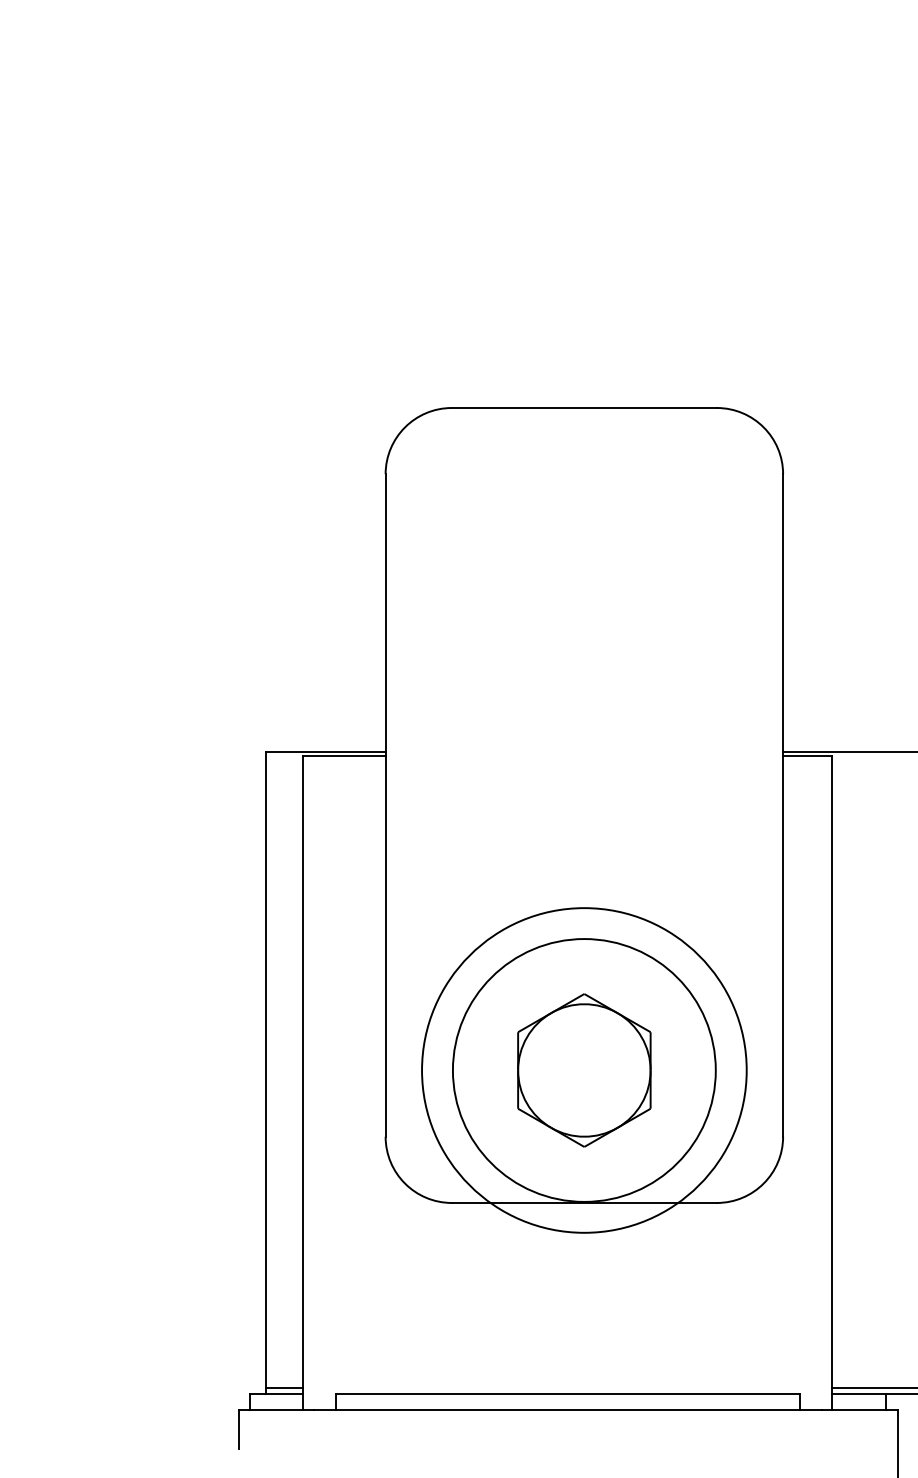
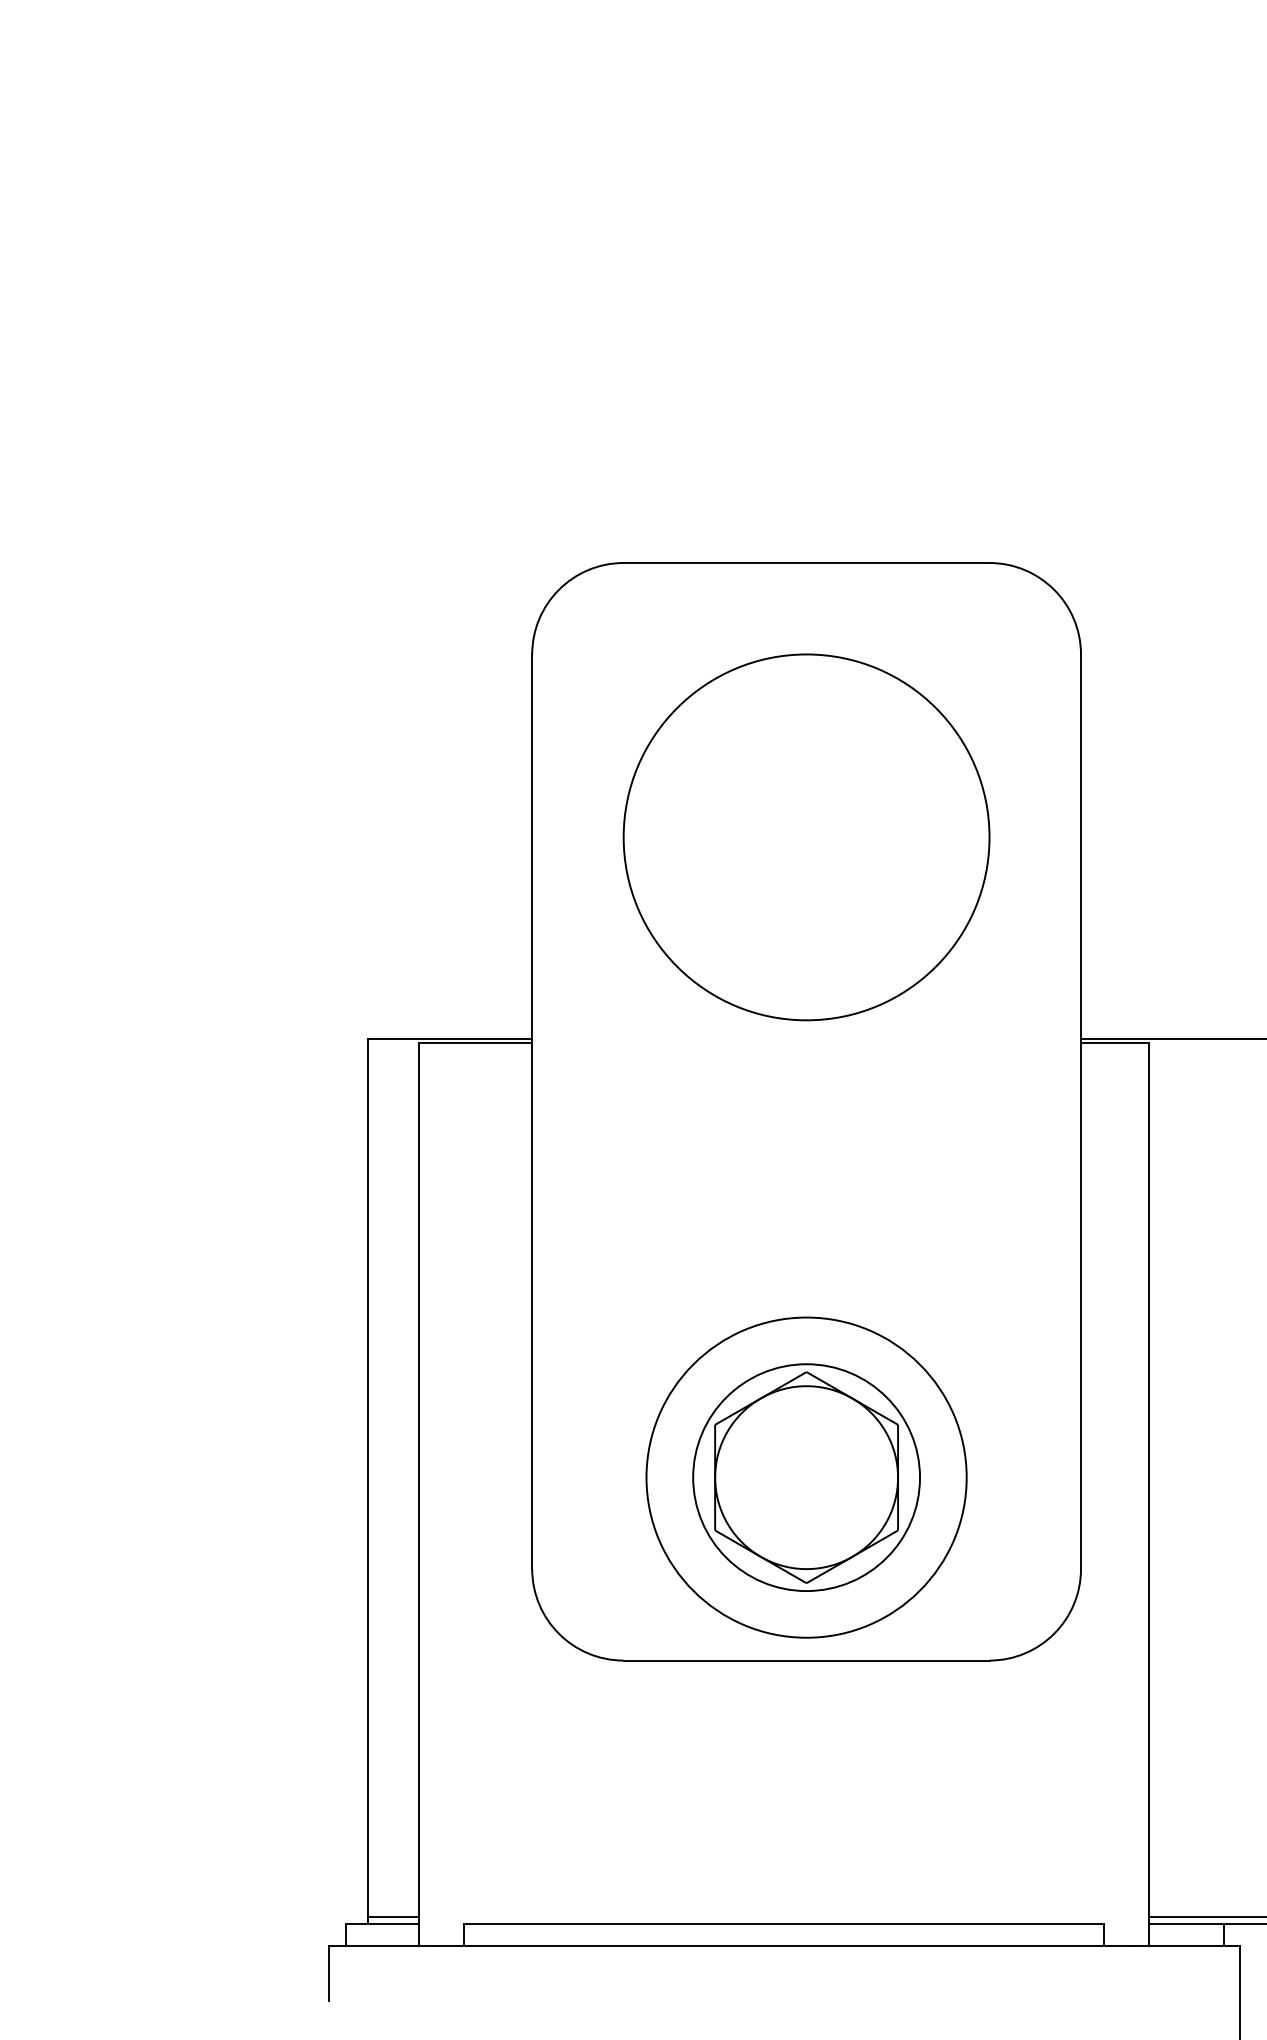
circle: (584, 606) -> (806, 837), added
circle: (584, 1070) -> (806, 1477), size x0.62
circle: (584, 1070) -> (806, 1477), size x0.71

